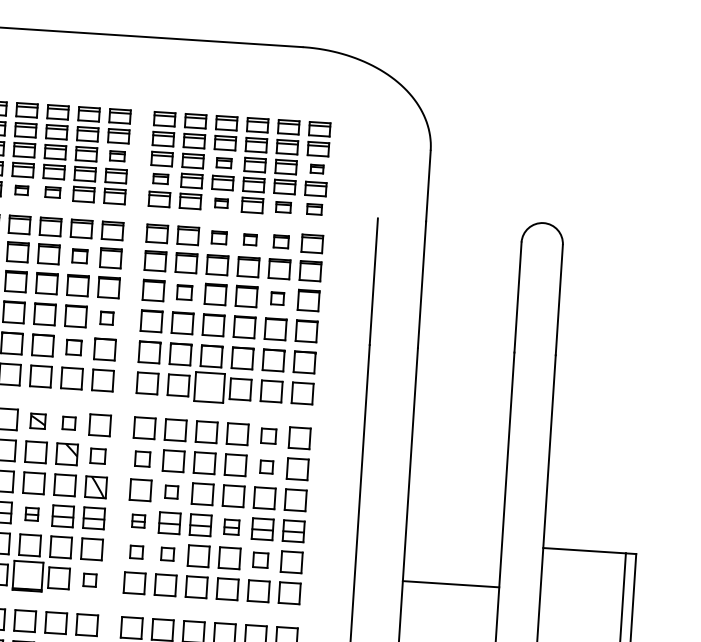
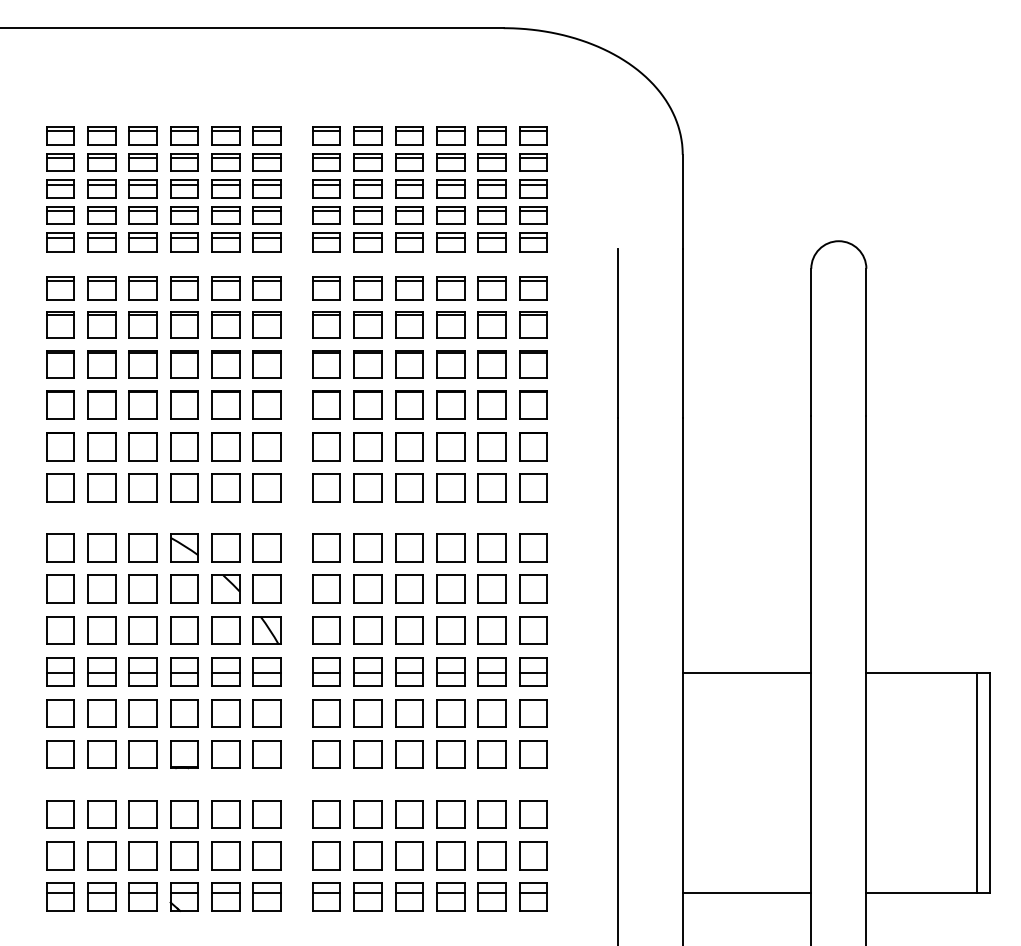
part: (117, 155) -> (266, 188), size x1.43
part: (224, 162) -> (409, 188), size x1.43
part: (317, 168) -> (533, 188), size x1.67
part: (160, 178) -> (326, 215), size x1.43
part: (21, 190) -> (142, 242), size x1.67
part: (52, 192) -> (184, 242), size x1.43
part: (221, 203) -> (409, 242), size x1.67
part: (283, 207) -> (491, 242), size x1.43
part: (314, 209) -> (533, 242), size x1.43
part: (219, 237) -> (409, 288), size x1.43
part: (250, 239) -> (450, 288), size x1.67
part: (280, 241) -> (491, 288), size x1.43
part: (79, 255) -> (225, 324), size x1.43
part: (184, 292) -> (367, 364), size x1.43
part: (277, 298) -> (491, 364), size x1.67
part: (106, 317) -> (266, 404), size x1.67
part: (73, 347) -> (225, 446), size x1.43
part: (209, 386) -> (409, 487), size x0.71
part: (38, 421) -> (184, 547), size x1.43
part: (68, 422) -> (225, 547), size x1.67
part: (268, 435) -> (491, 547), size x1.43
part: (97, 455) -> (266, 588), size x1.43
part: (142, 458) -> (326, 588), size x1.43
part: (266, 466) -> (491, 588), size x1.67
part: (171, 492) -> (367, 630), size x1.67
part: (32, 513) -> (184, 671), size x1.67
part: (138, 520) -> (326, 671), size x1.67
part: (231, 526) -> (450, 671), size x1.43
part: (136, 552) -> (326, 713), size x1.67
part: (167, 554) -> (367, 713), size x1.67
part: (260, 560) -> (491, 713), size x1.43
part: (28, 576) -> (184, 754), size x0.71
part: (89, 580) -> (266, 754), size x1.67
line: (450, 583) -> (746, 672), moved

